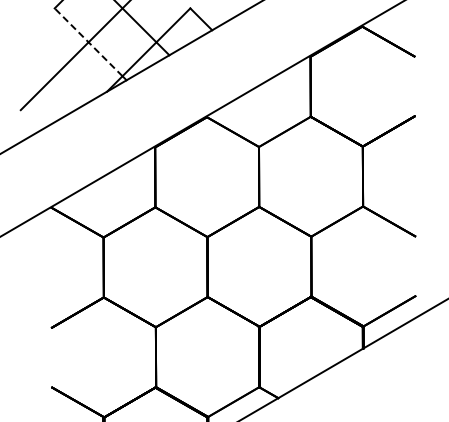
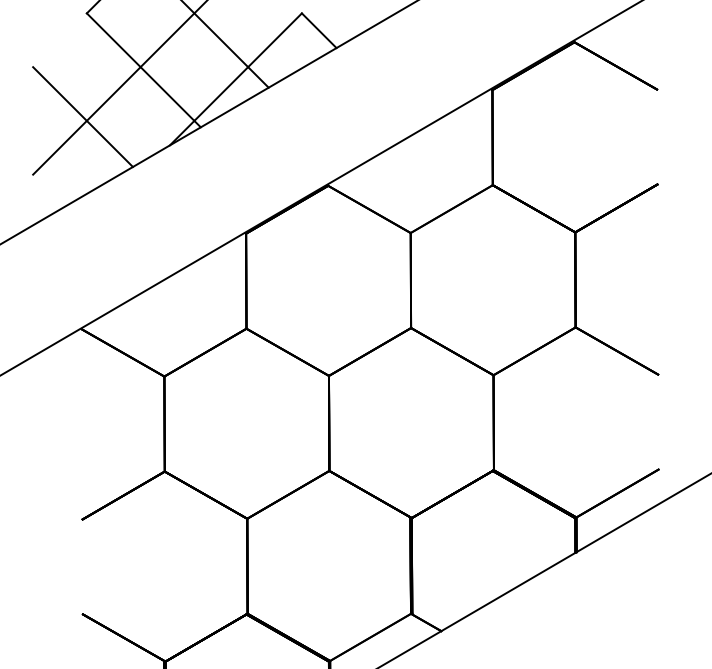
line: (88, 42) -> (140, 67), dashed -> solid
line: (51, 73) -> (81, 116), added

